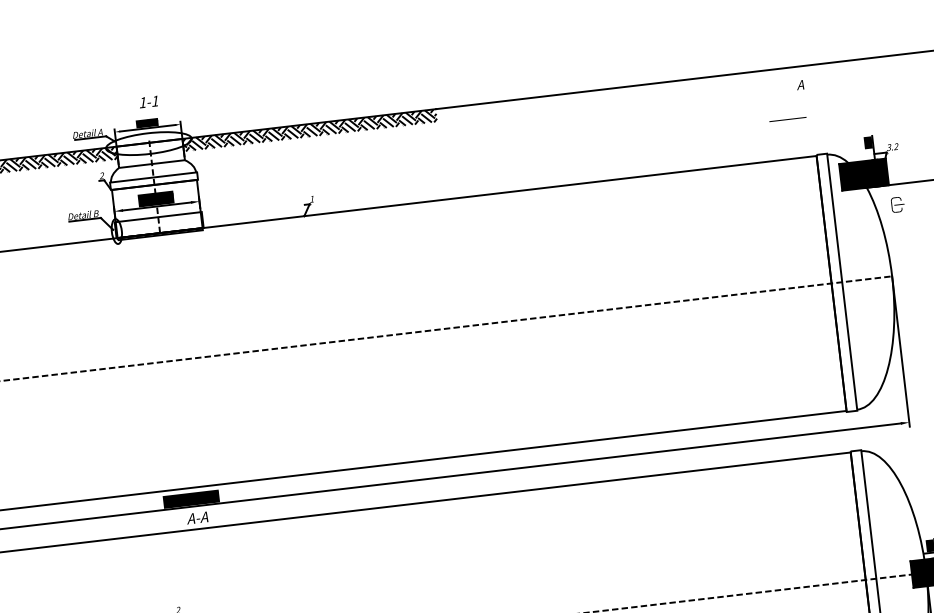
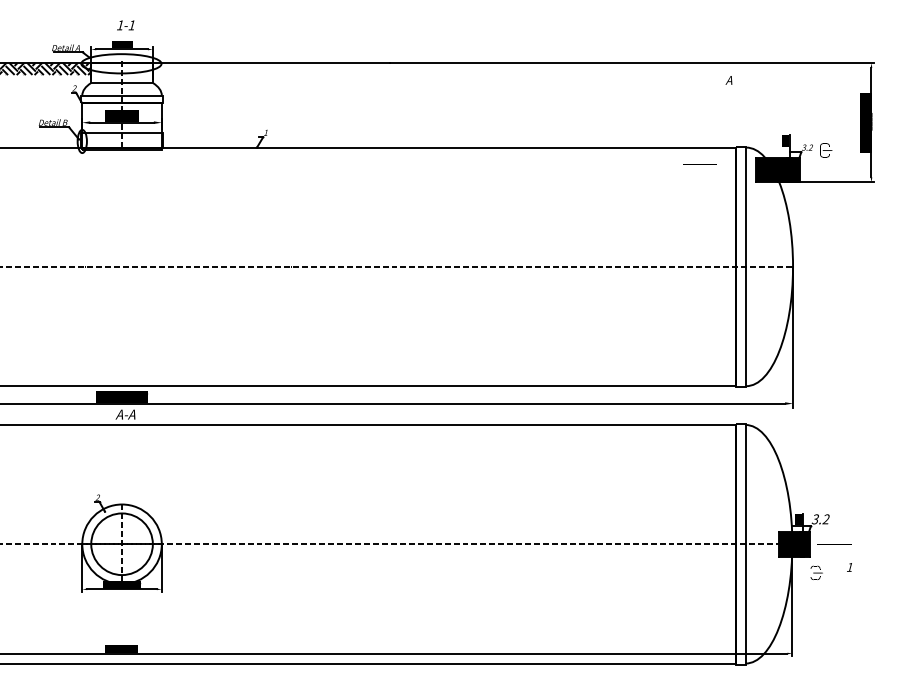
line: (787, 119) -> (699, 164), moved
hatch: (310, 130) -> (271, 69), removed
part: (898, 204) -> (826, 150), moved

